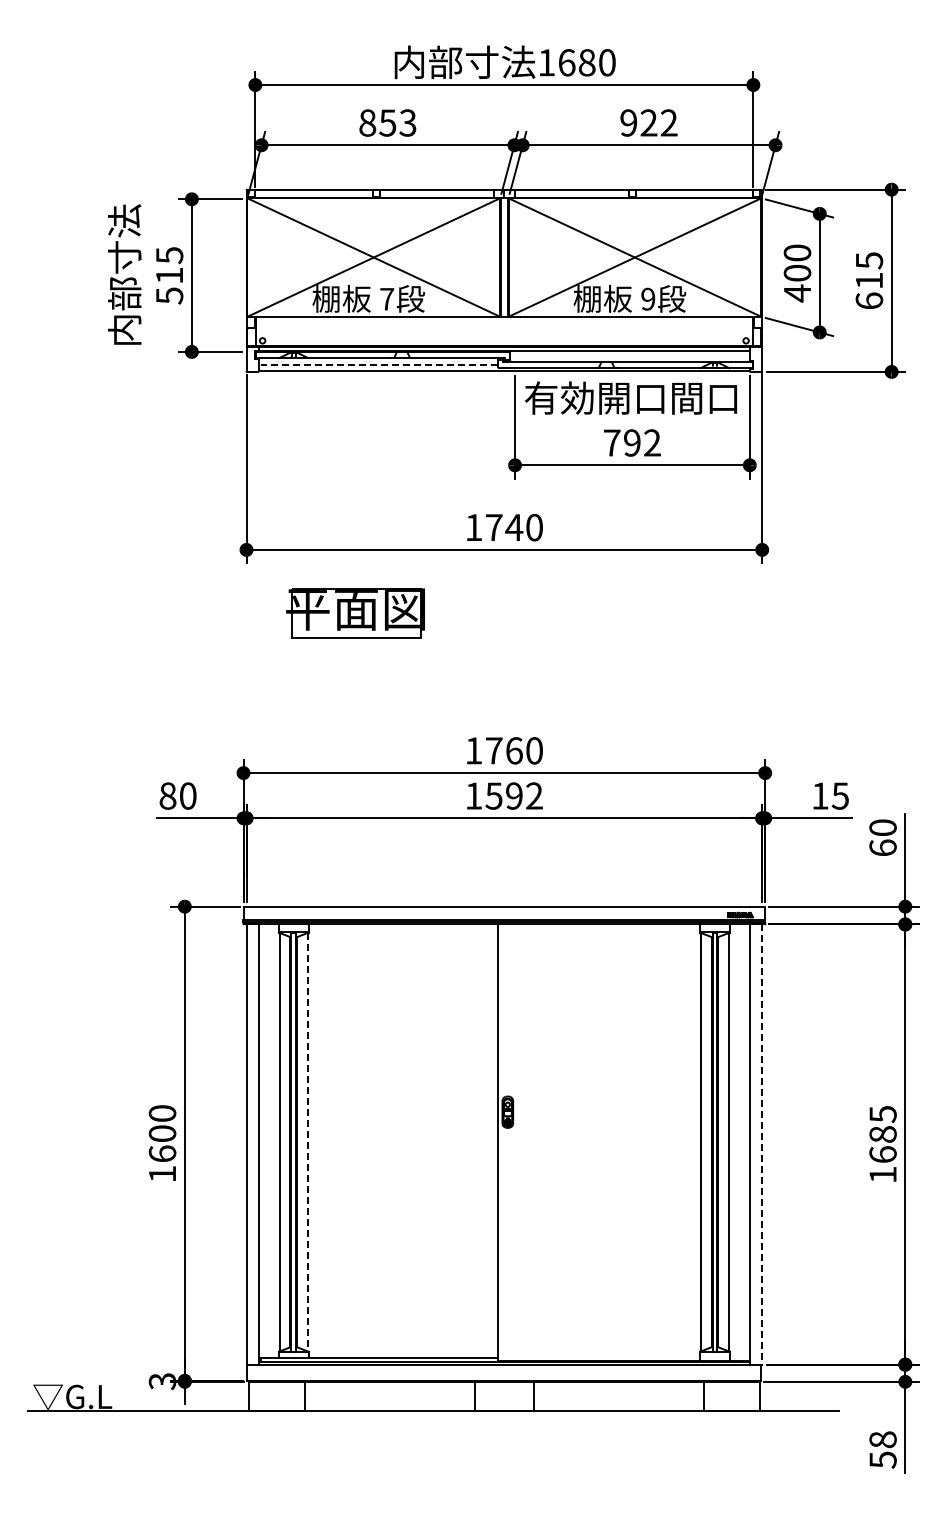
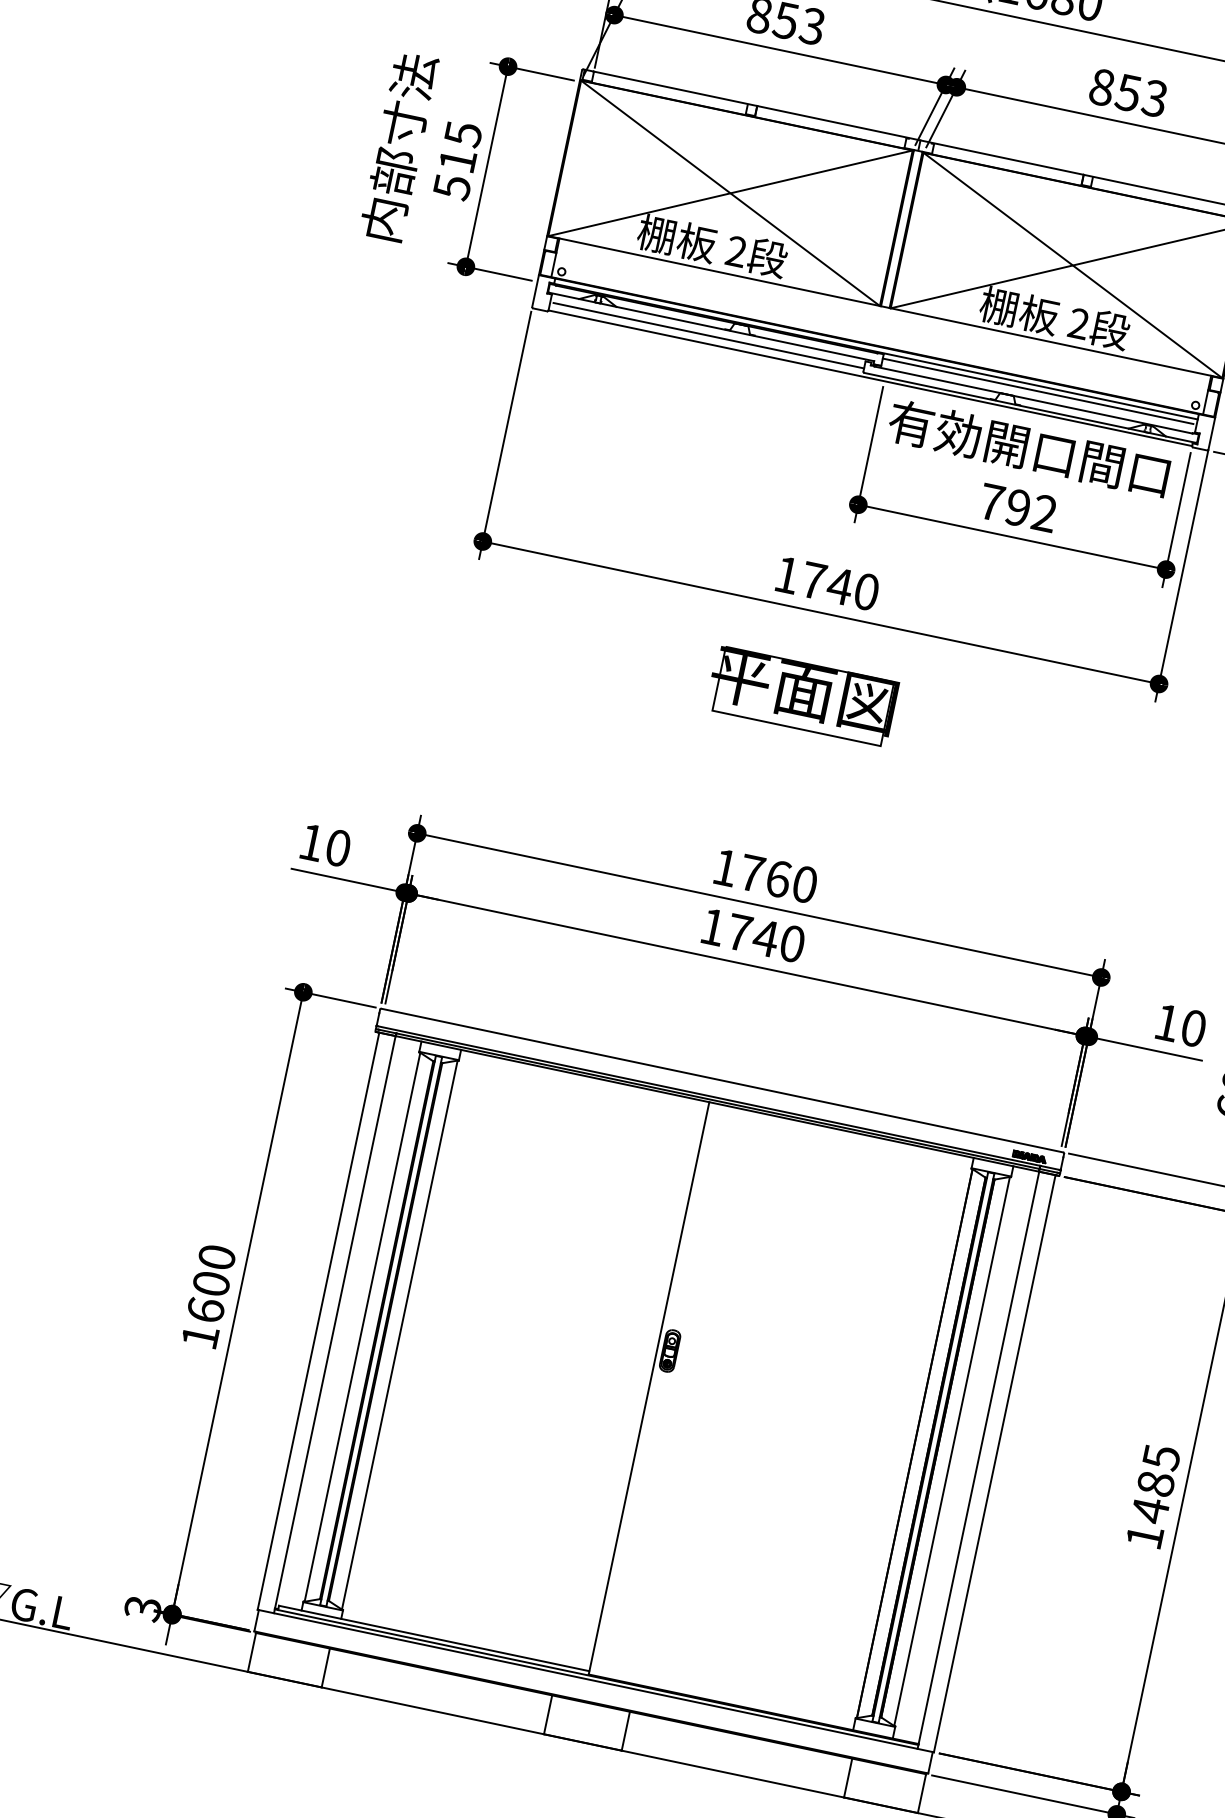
text: (648, 122) -> (1128, 92), 922 -> 853
text: (387, 298) -> (737, 250), 7 -> 2
text: (648, 299) -> (1079, 324), 9 -> 2
line: (628, 354) -> (1037, 390), added
line: (379, 364) -> (708, 335), dashed -> solid
part: (355, 613) -> (802, 695), moved
text: (167, 795) -> (311, 841), 80 -> 10
text: (513, 795) -> (765, 937), 1592 -> 1740
text: (839, 795) -> (1192, 1027), 15 -> 10
line: (308, 1142) -> (400, 1335), dashed -> solid
line: (762, 1145) -> (994, 1465), dashed -> solid
text: (882, 1154) -> (1149, 1509), 1685 -> 1485

